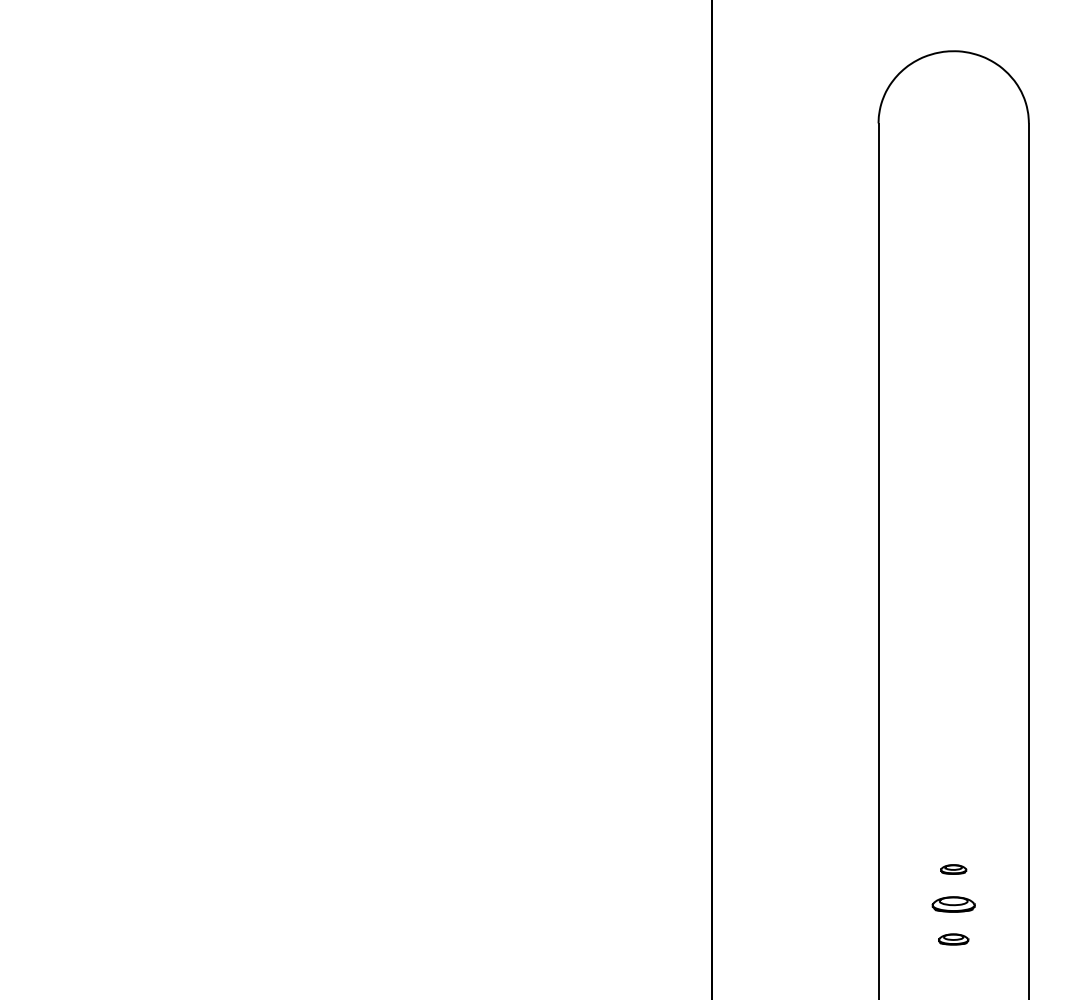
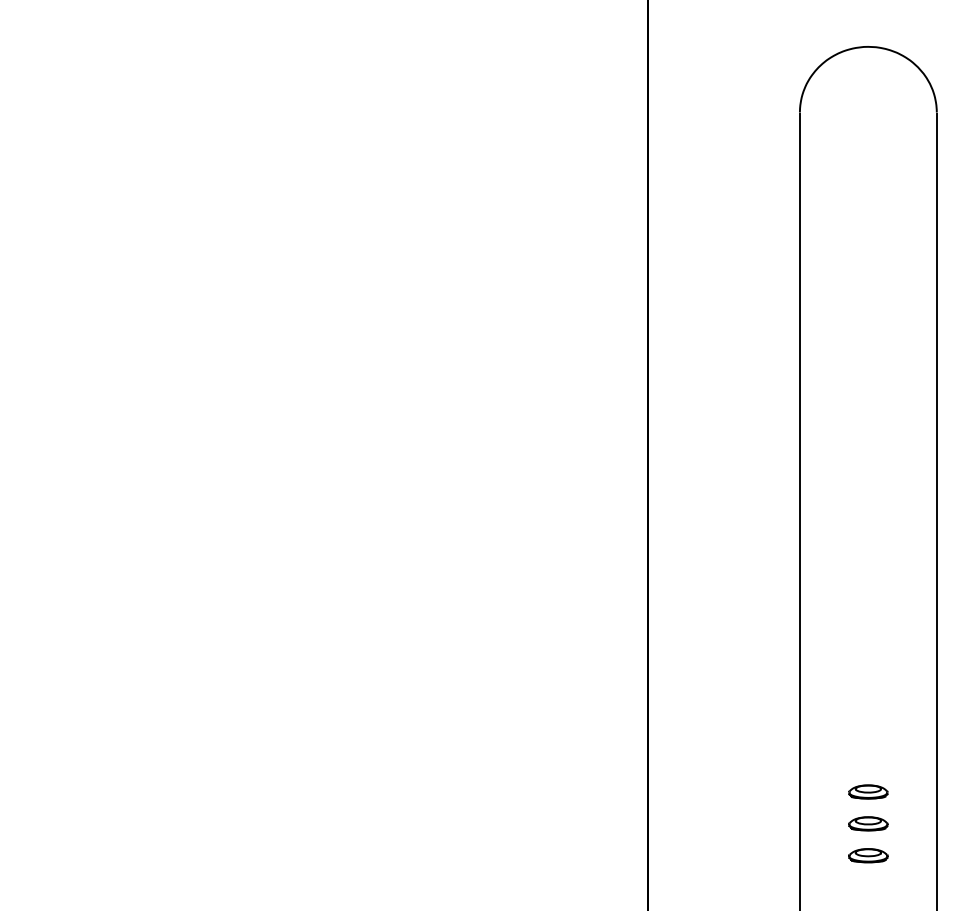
part: (953, 869) -> (868, 791), size x1.67
part: (953, 939) -> (868, 855), size x1.43

